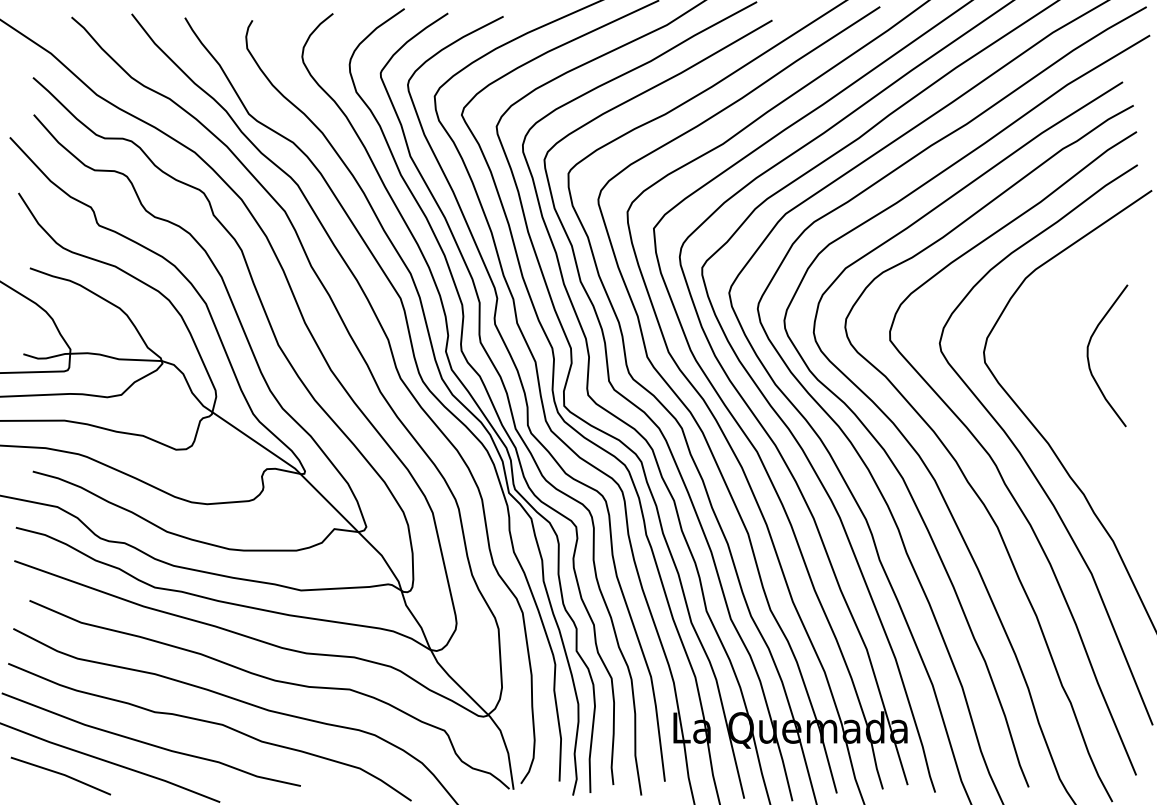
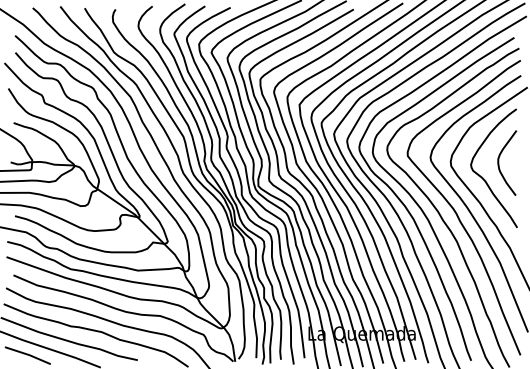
part: (1055, 387) -> (483, 177), added

